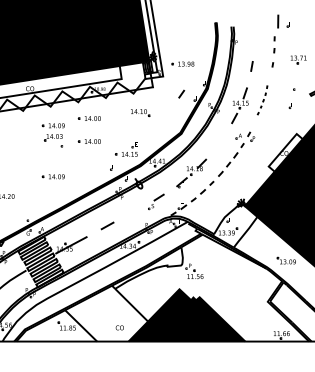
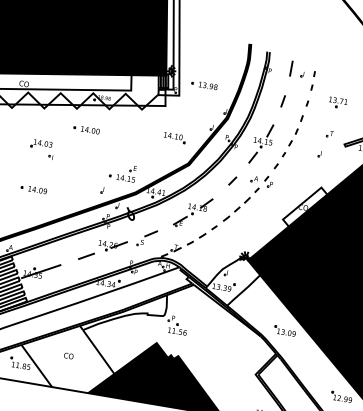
part: (283, 21) -> (297, 69), moved
line: (181, 93) -> (232, 180), moved
part: (262, 100) -> (288, 142), size x1.67
part: (140, 113) -> (174, 138), moved
part: (52, 125) -> (42, 130), removed
part: (88, 141) -> (80, 155), removed
part: (128, 212) -> (113, 245), added
text: (119, 327) -> (68, 355), moved

